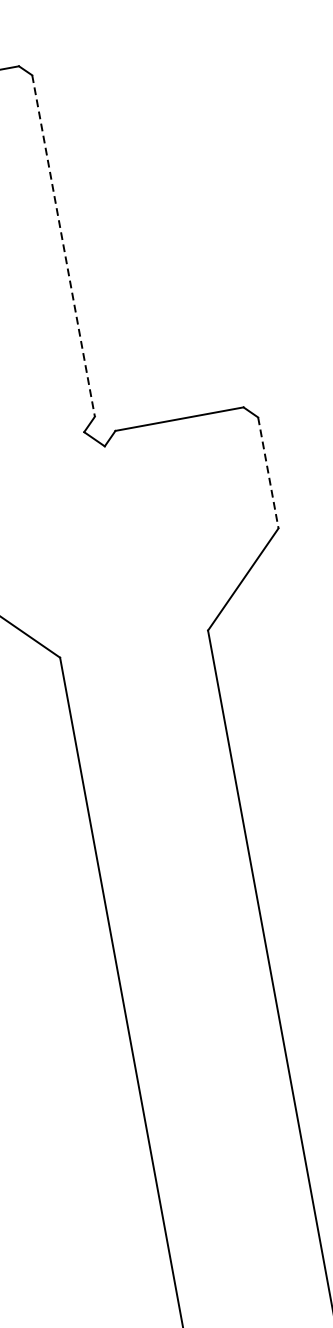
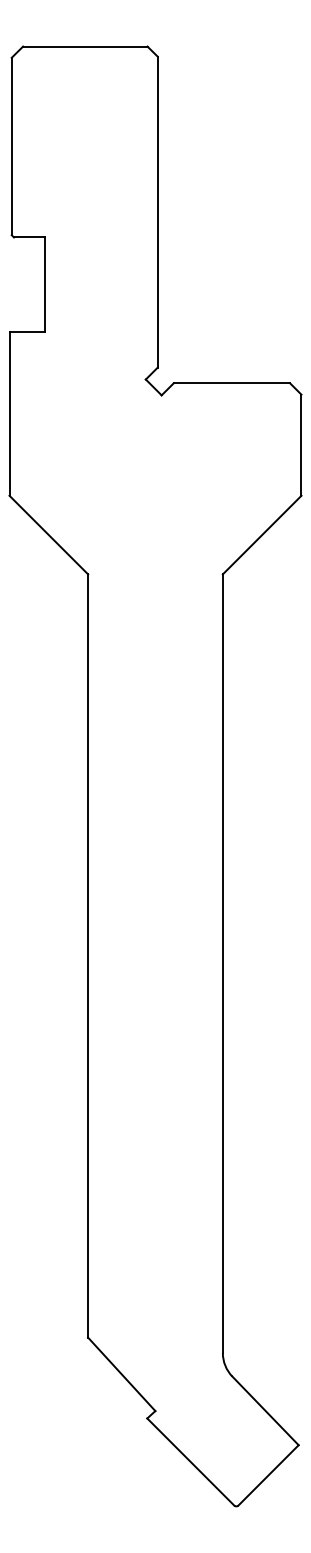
line: (63, 246) -> (157, 212), dashed -> solid
line: (268, 473) -> (301, 445), dashed -> solid

